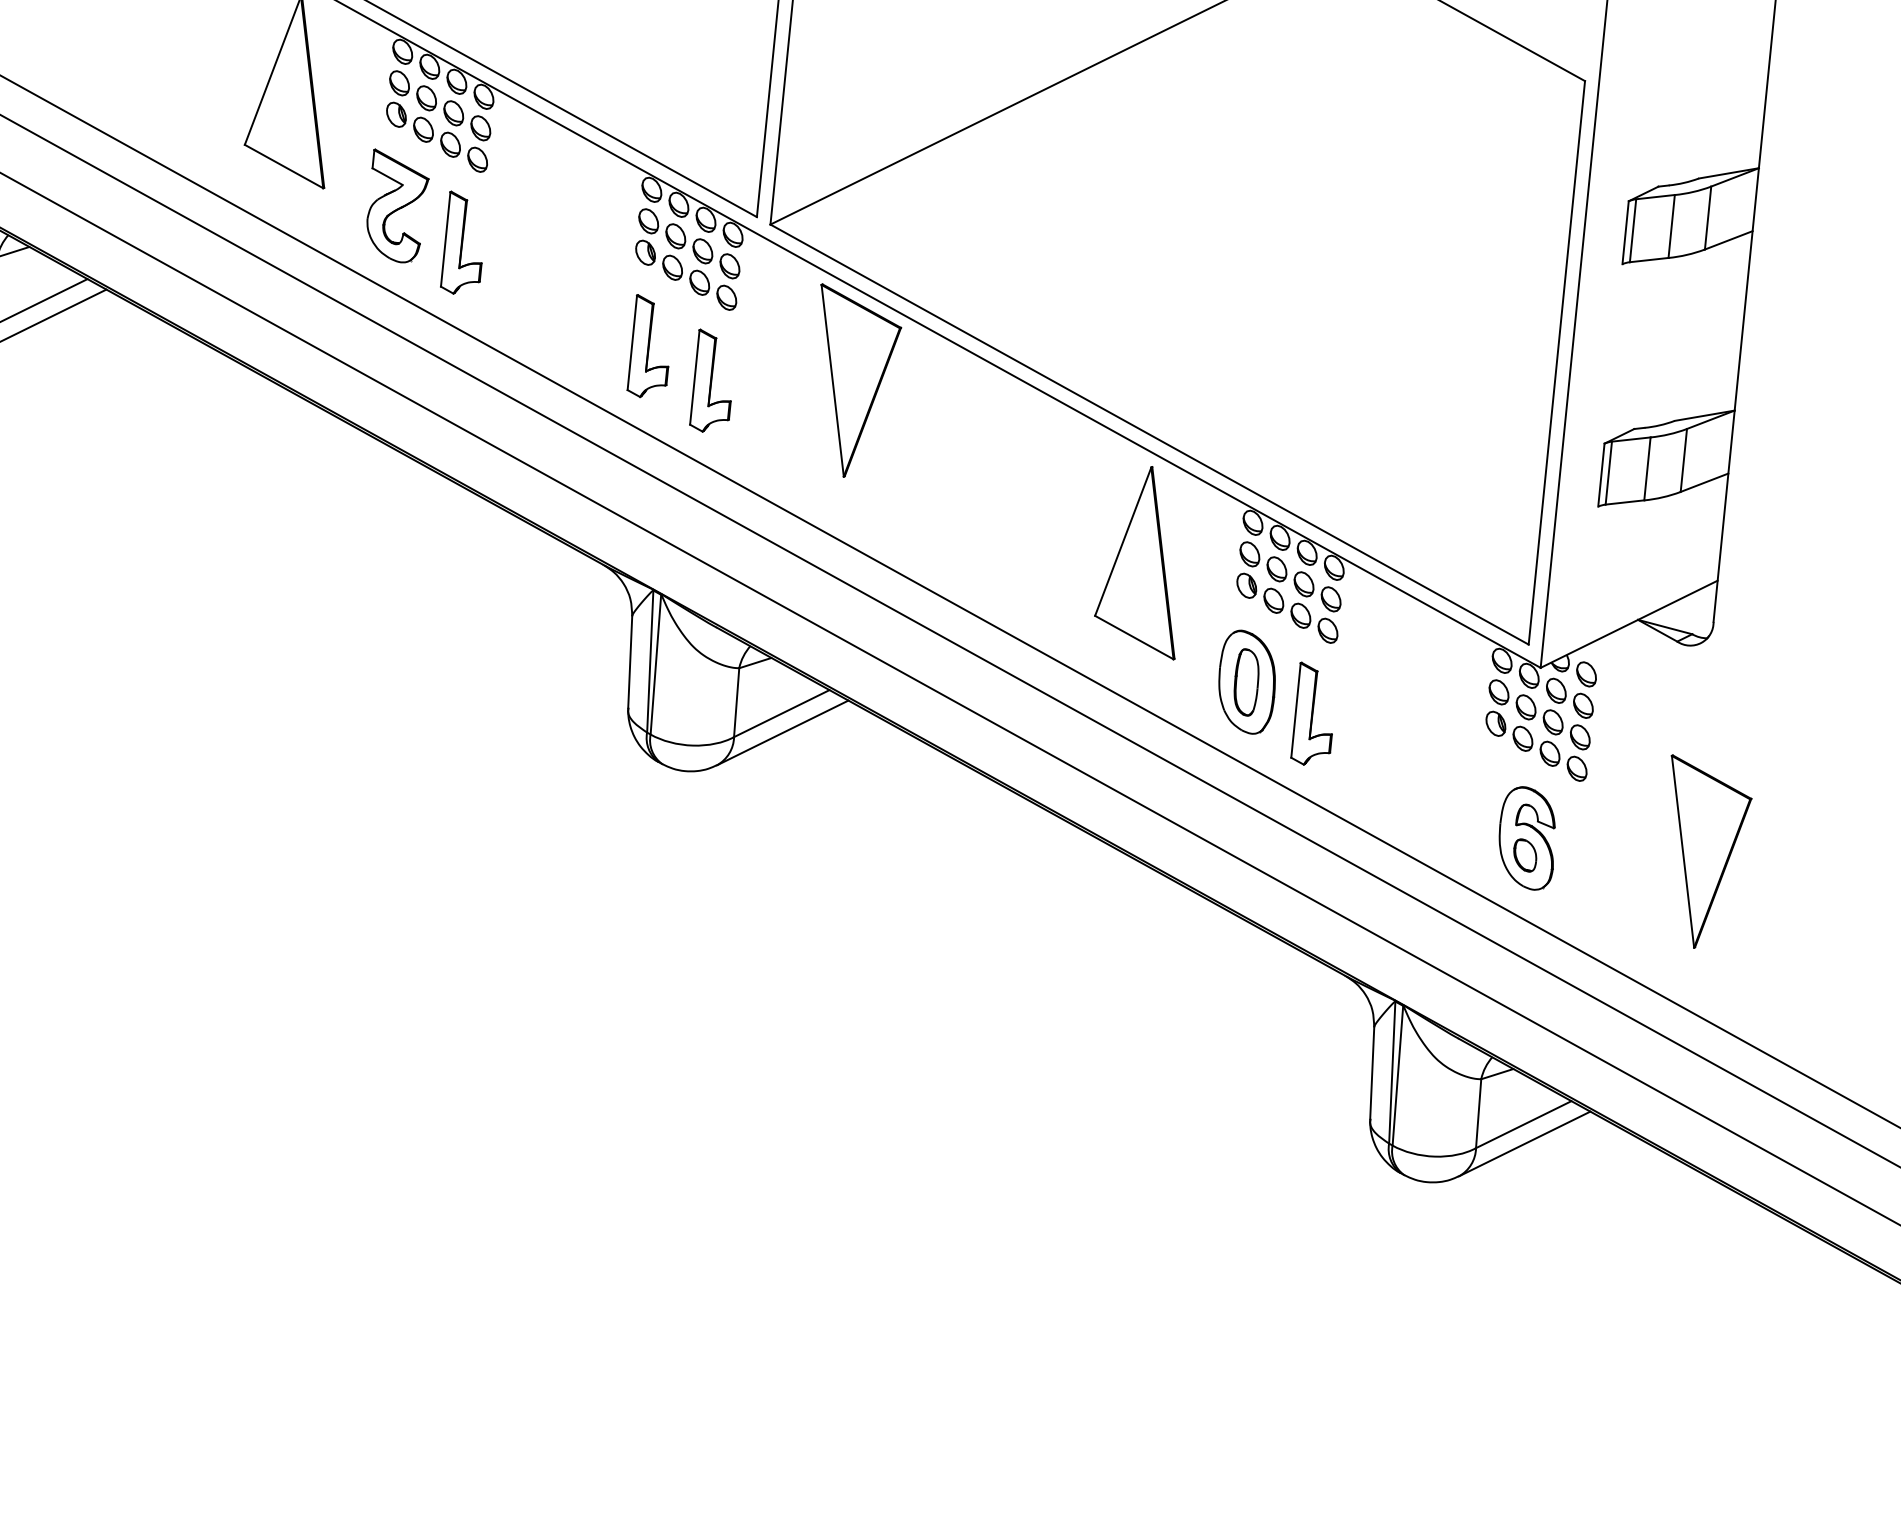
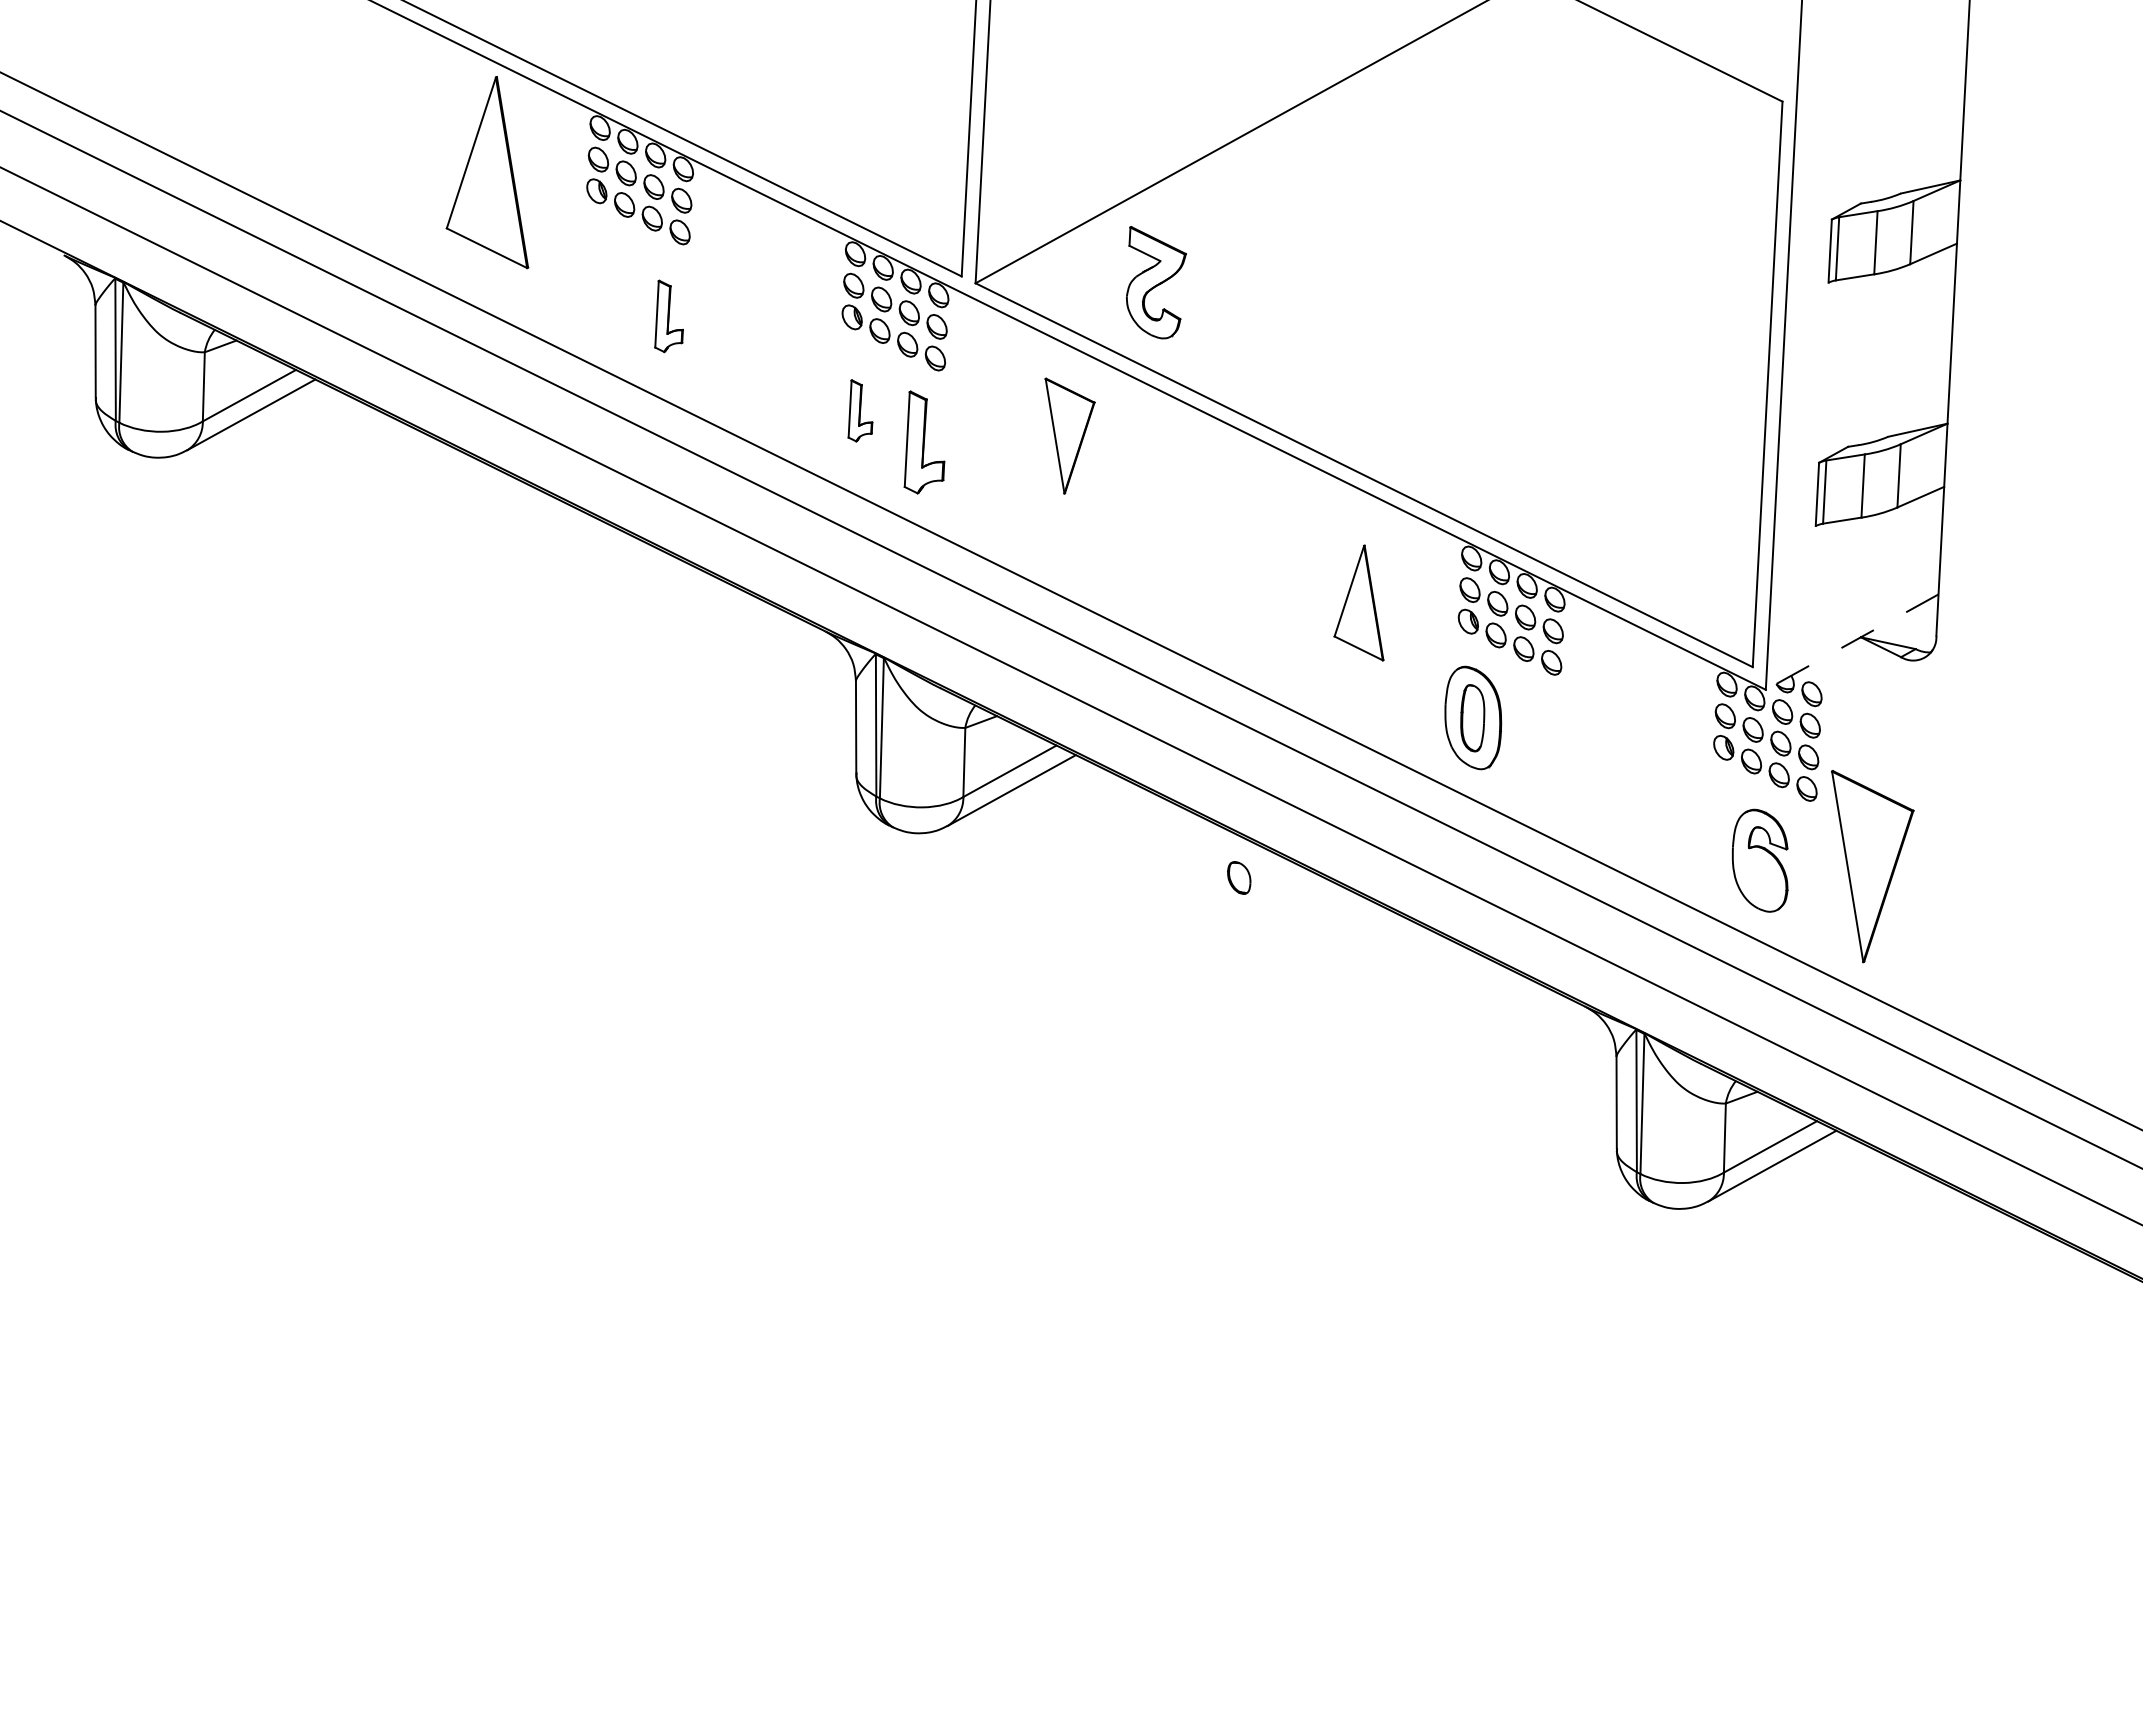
part: (397, 206) -> (1156, 282), moved
part: (462, 243) -> (668, 316), size x0.7
part: (649, 346) -> (860, 410), size x0.6
part: (857, 381) -> (1069, 435), size x0.6
part: (1137, 561) -> (1358, 602), size x0.6
line: (1629, 624) -> (1852, 642), solid -> dashed
part: (1312, 713) -> (1540, 746), removed
part: (1707, 852) -> (1872, 866), moved
part: (1525, 855) -> (1239, 877), moved

